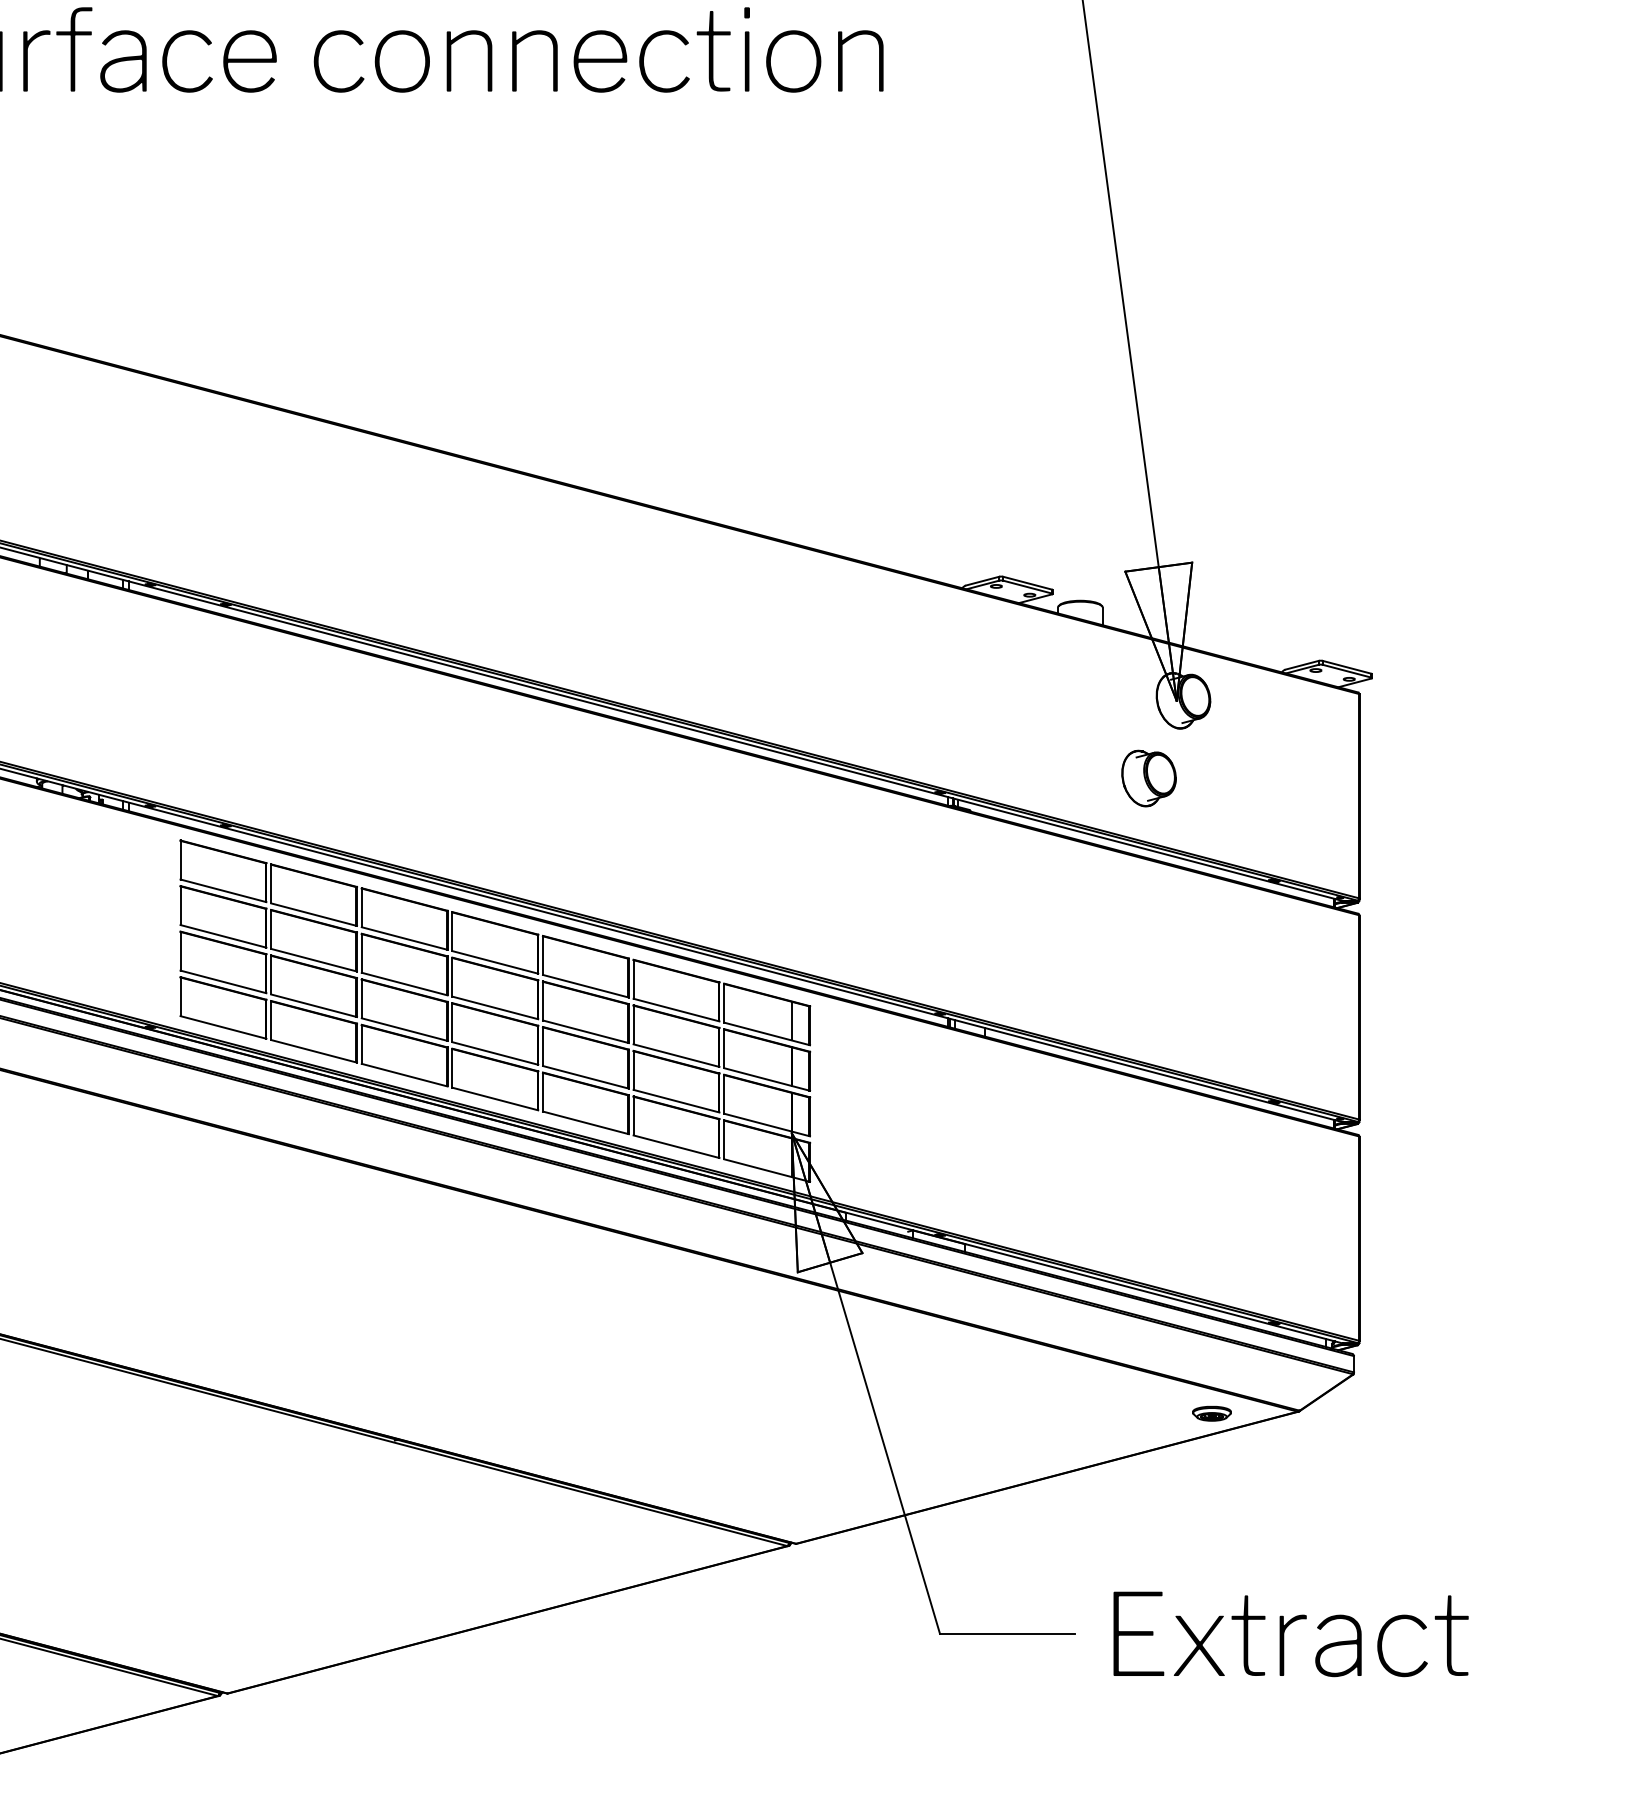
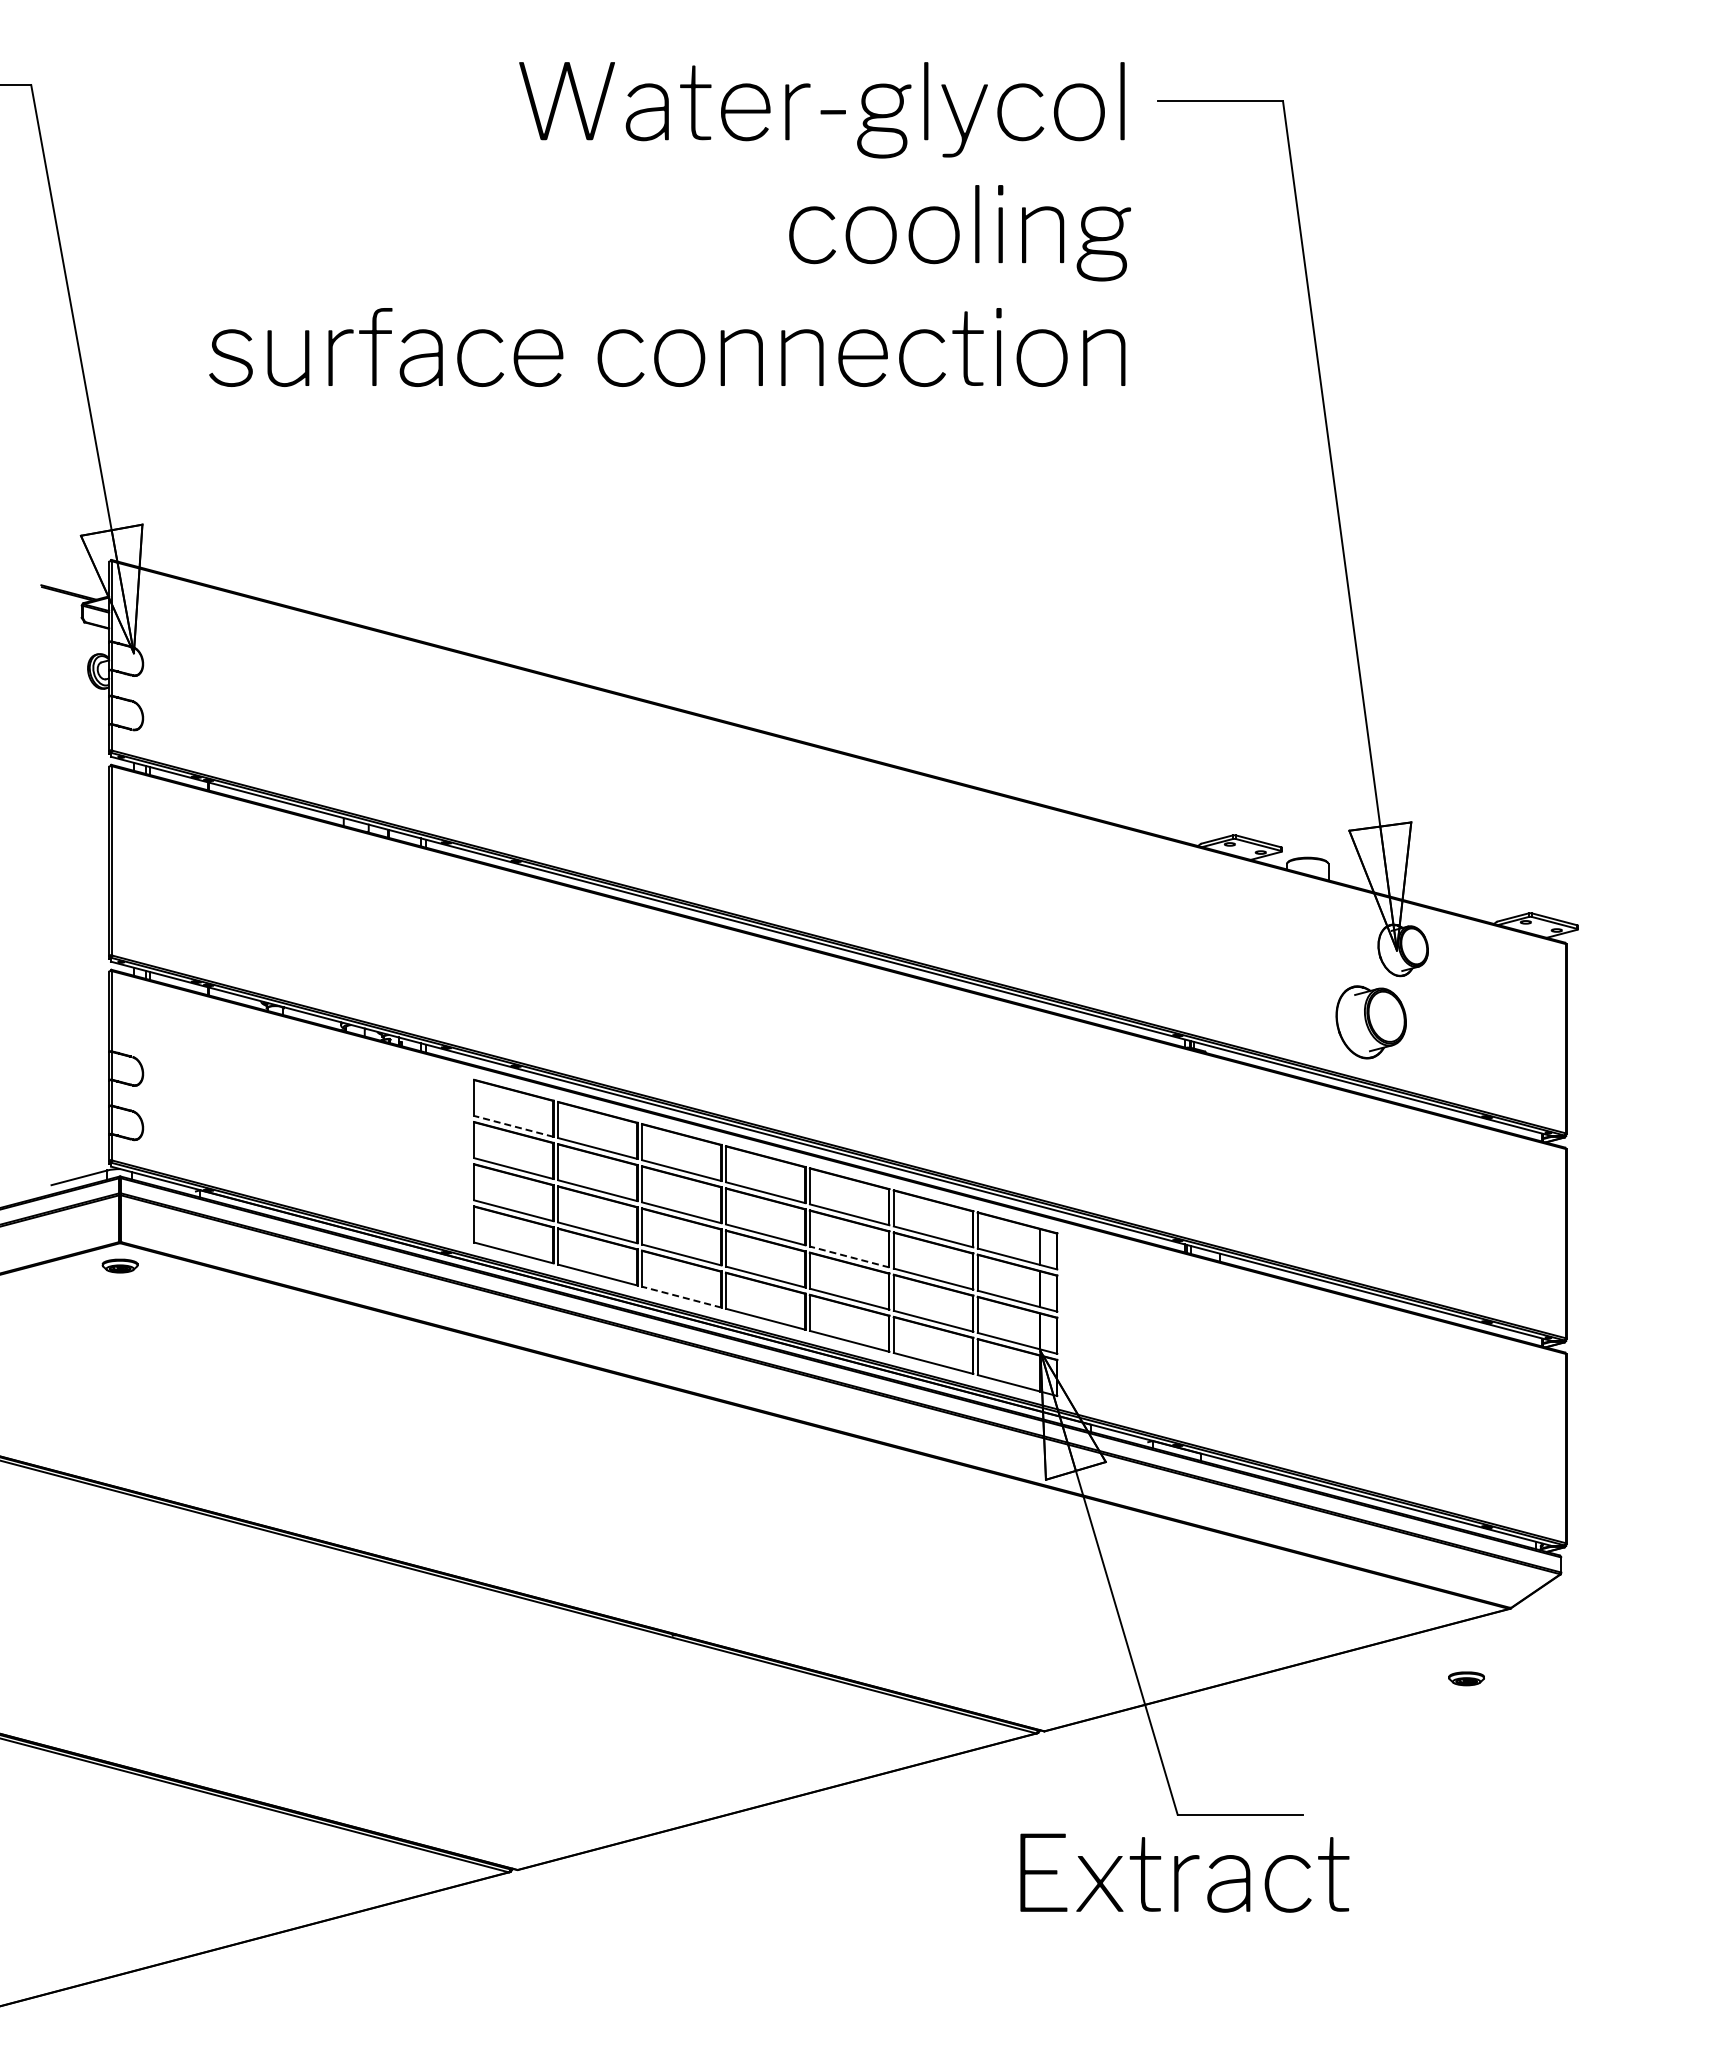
part: (1149, 778) -> (1371, 1022), size x1.4
line: (223, 890) -> (513, 1126), solid -> dashed
line: (585, 1031) -> (849, 1256), solid -> dashed
line: (404, 1075) -> (681, 1297), solid -> dashed
part: (1211, 1413) -> (1466, 1678), moved
text: (1290, 1633) -> (1184, 1872), moved

